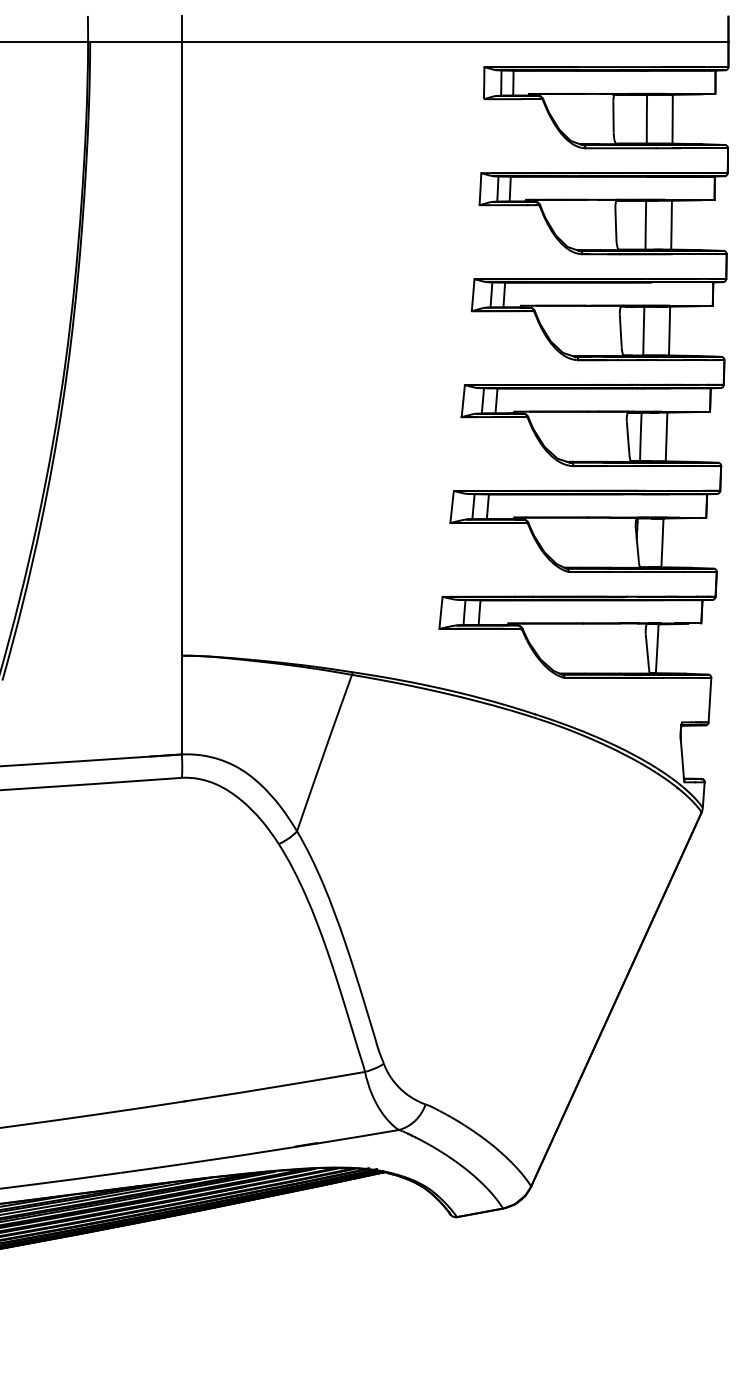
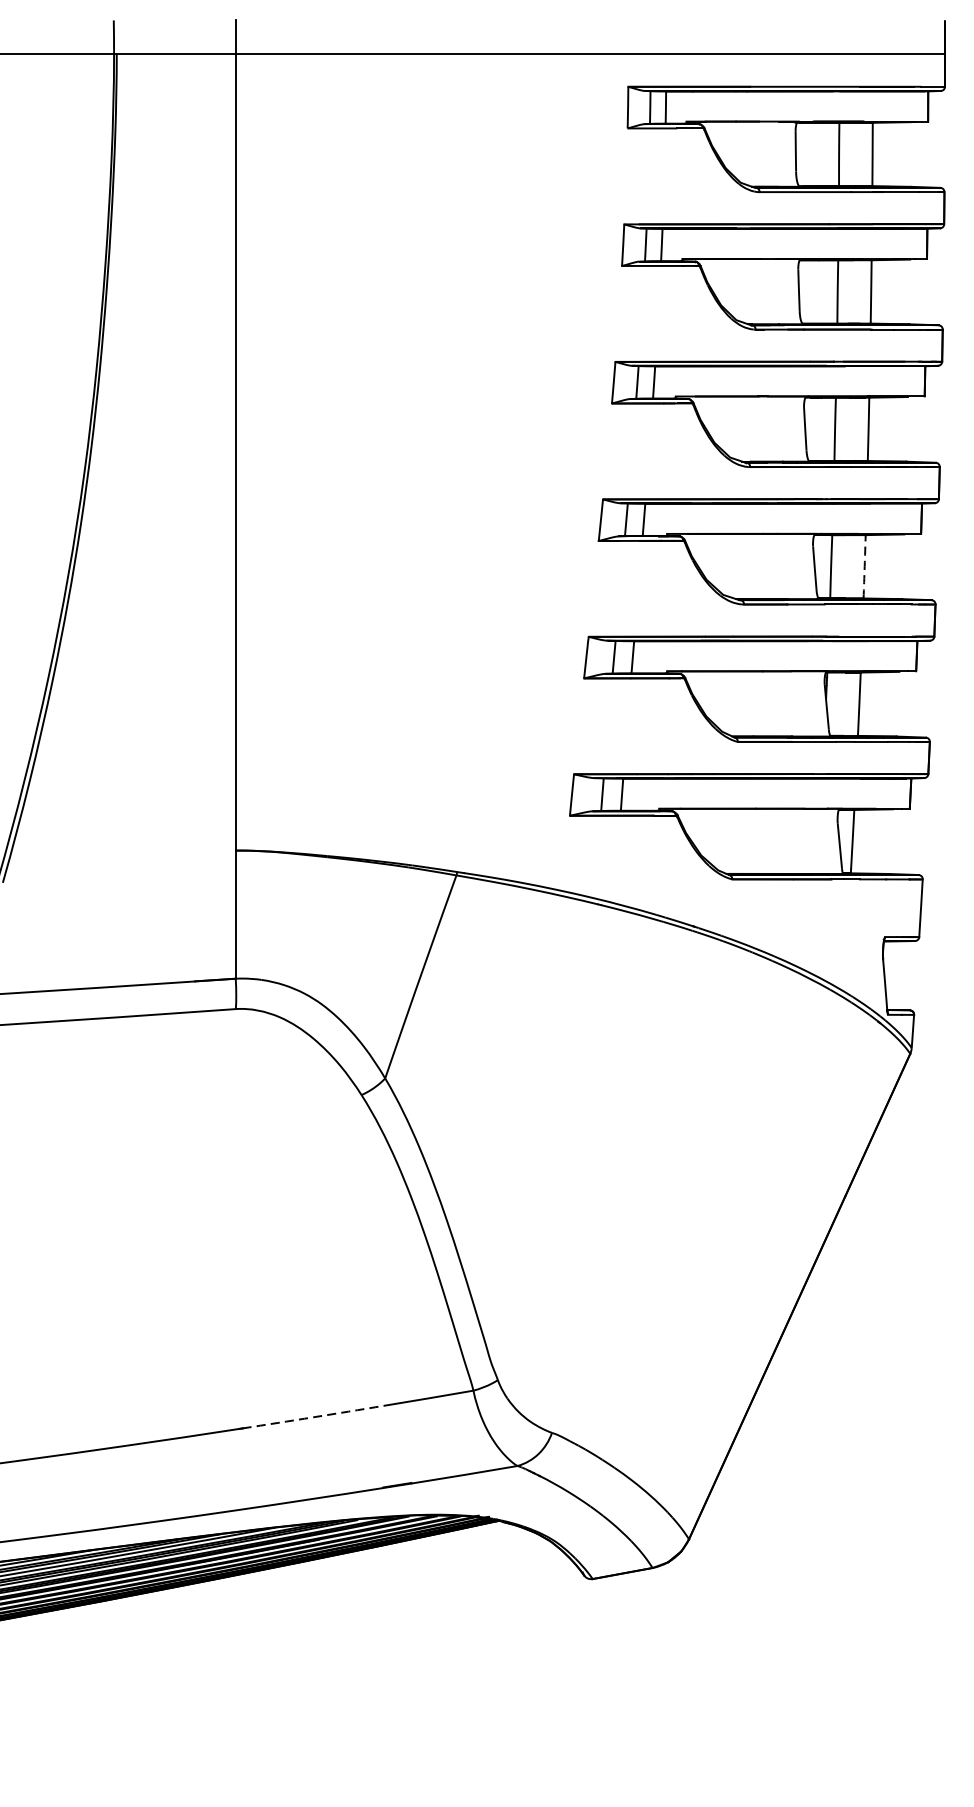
arc: (666, 437) -> (864, 567), solid -> dashed
arc: (241, 1092) -> (313, 1417), solid -> dashed

